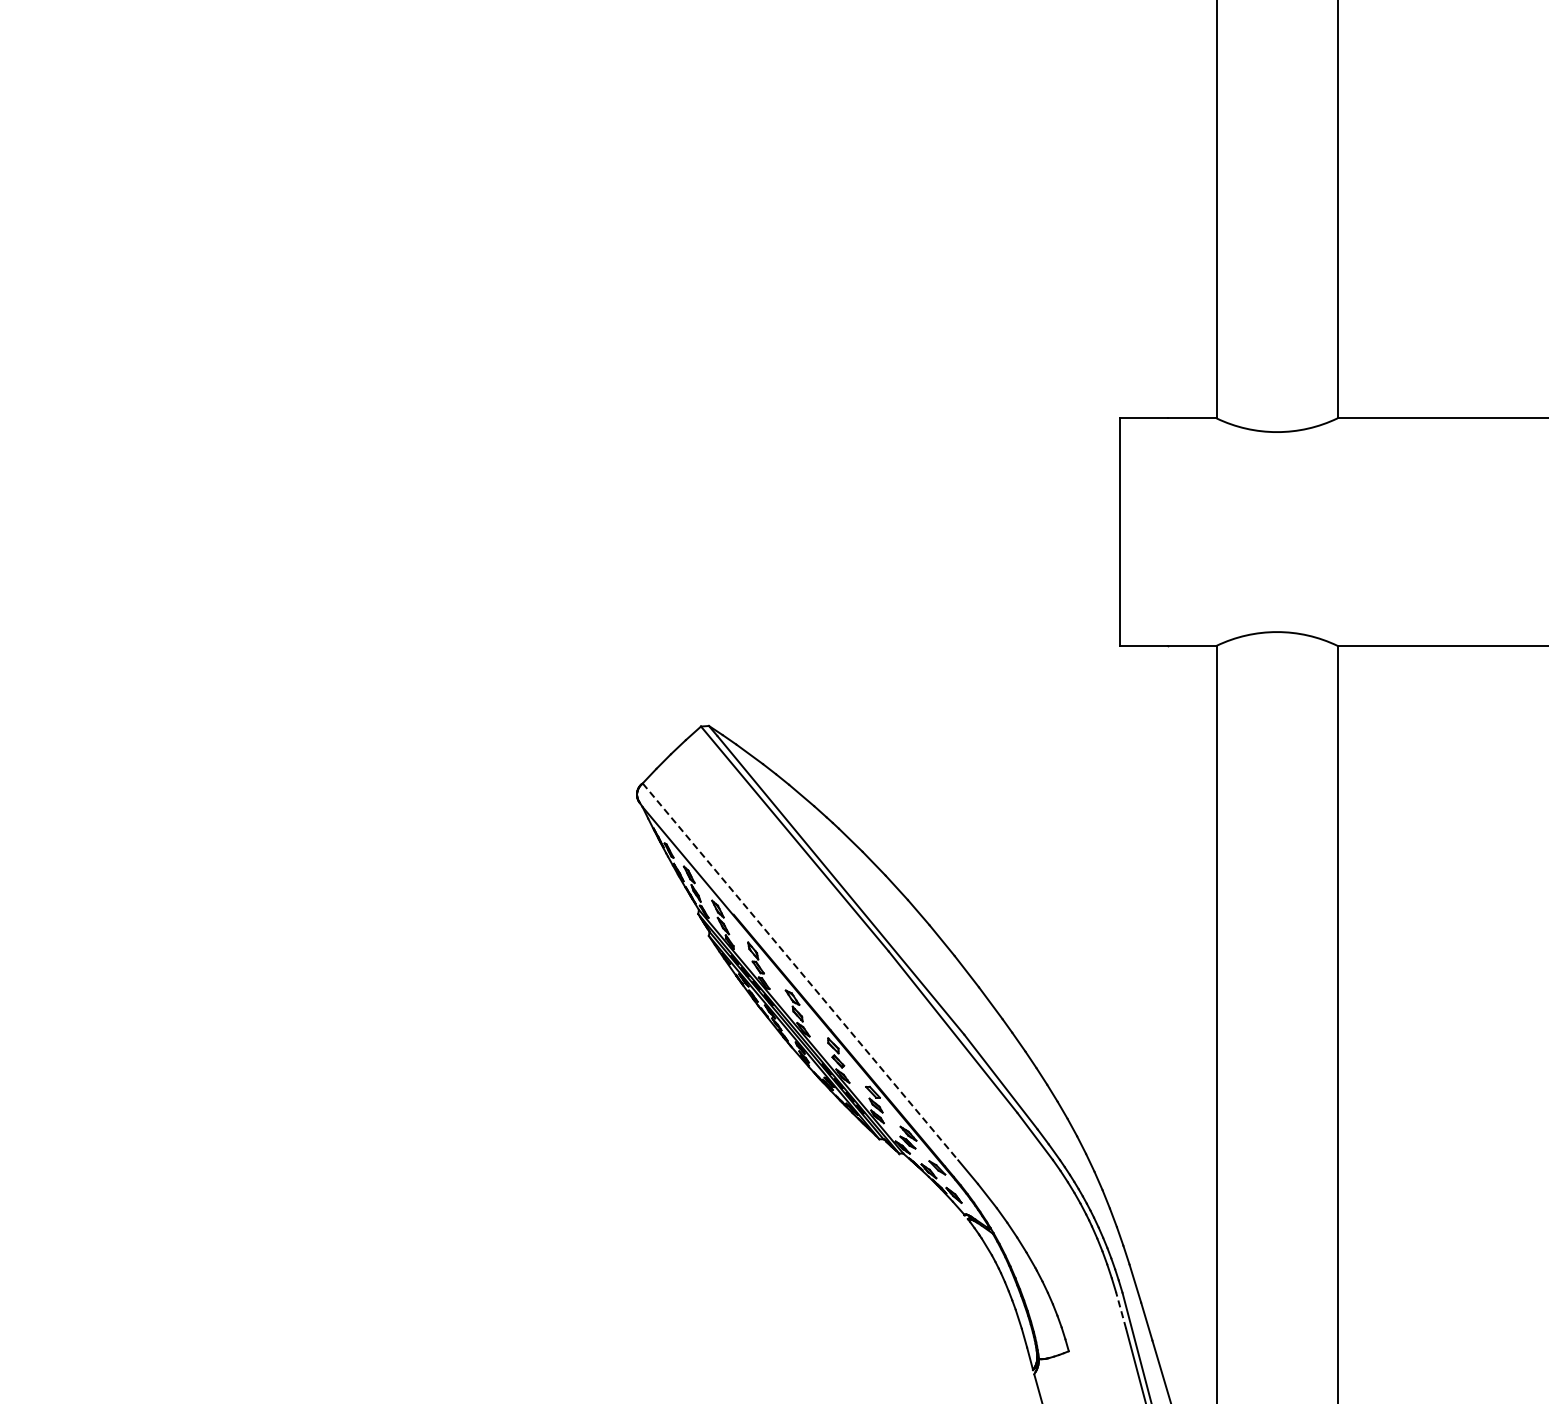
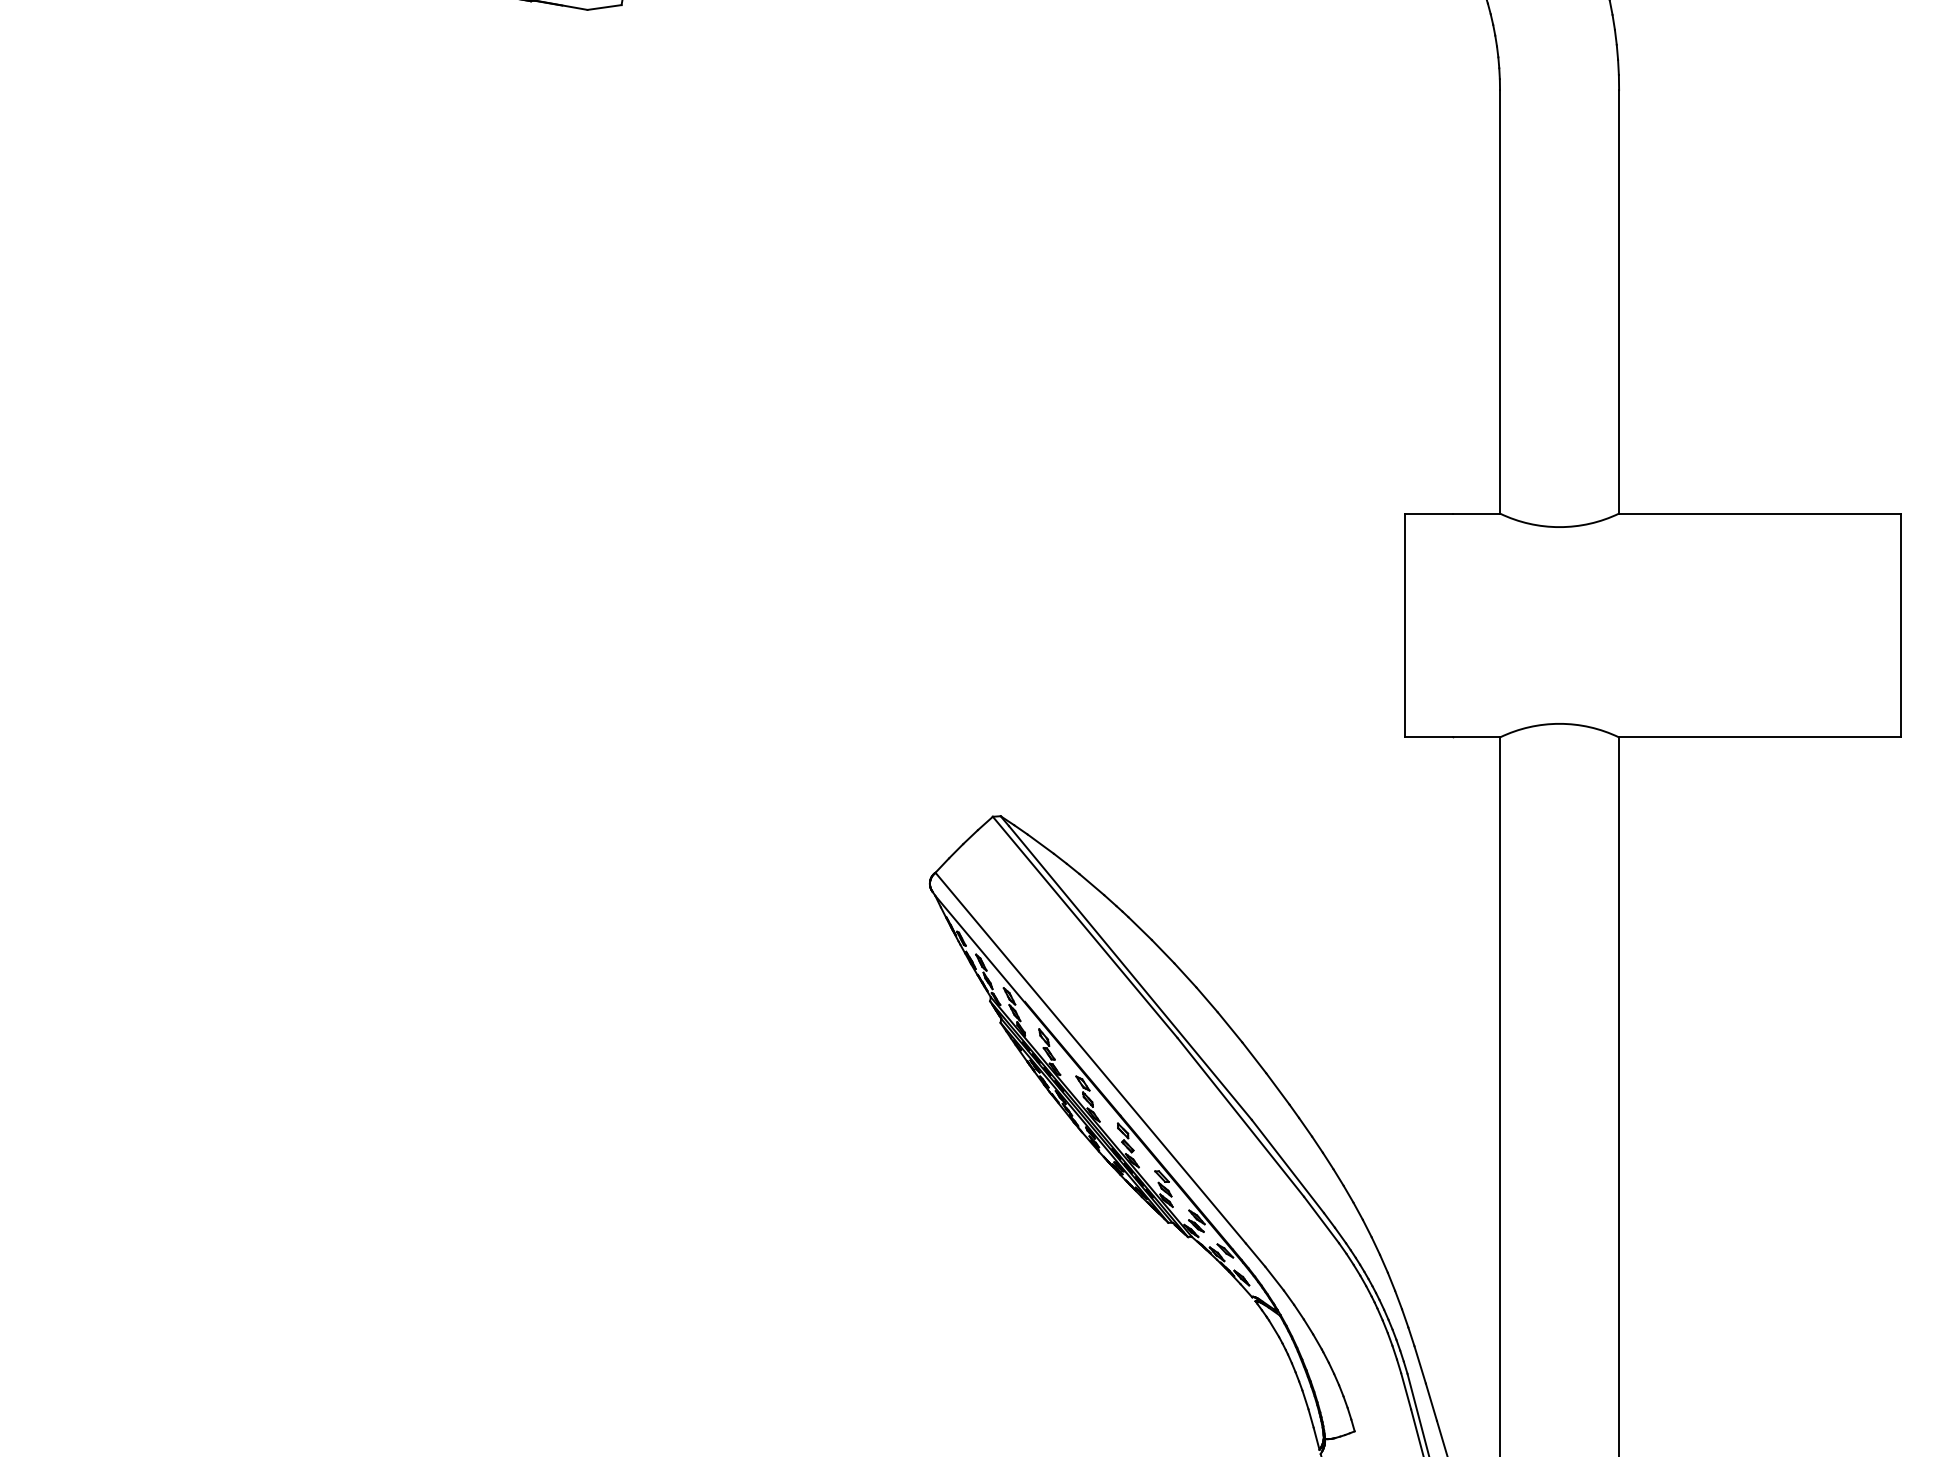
line: (800, 972) -> (1090, 1058), dashed -> solid
line: (1121, 1310) -> (1406, 1391), dashed -> solid

